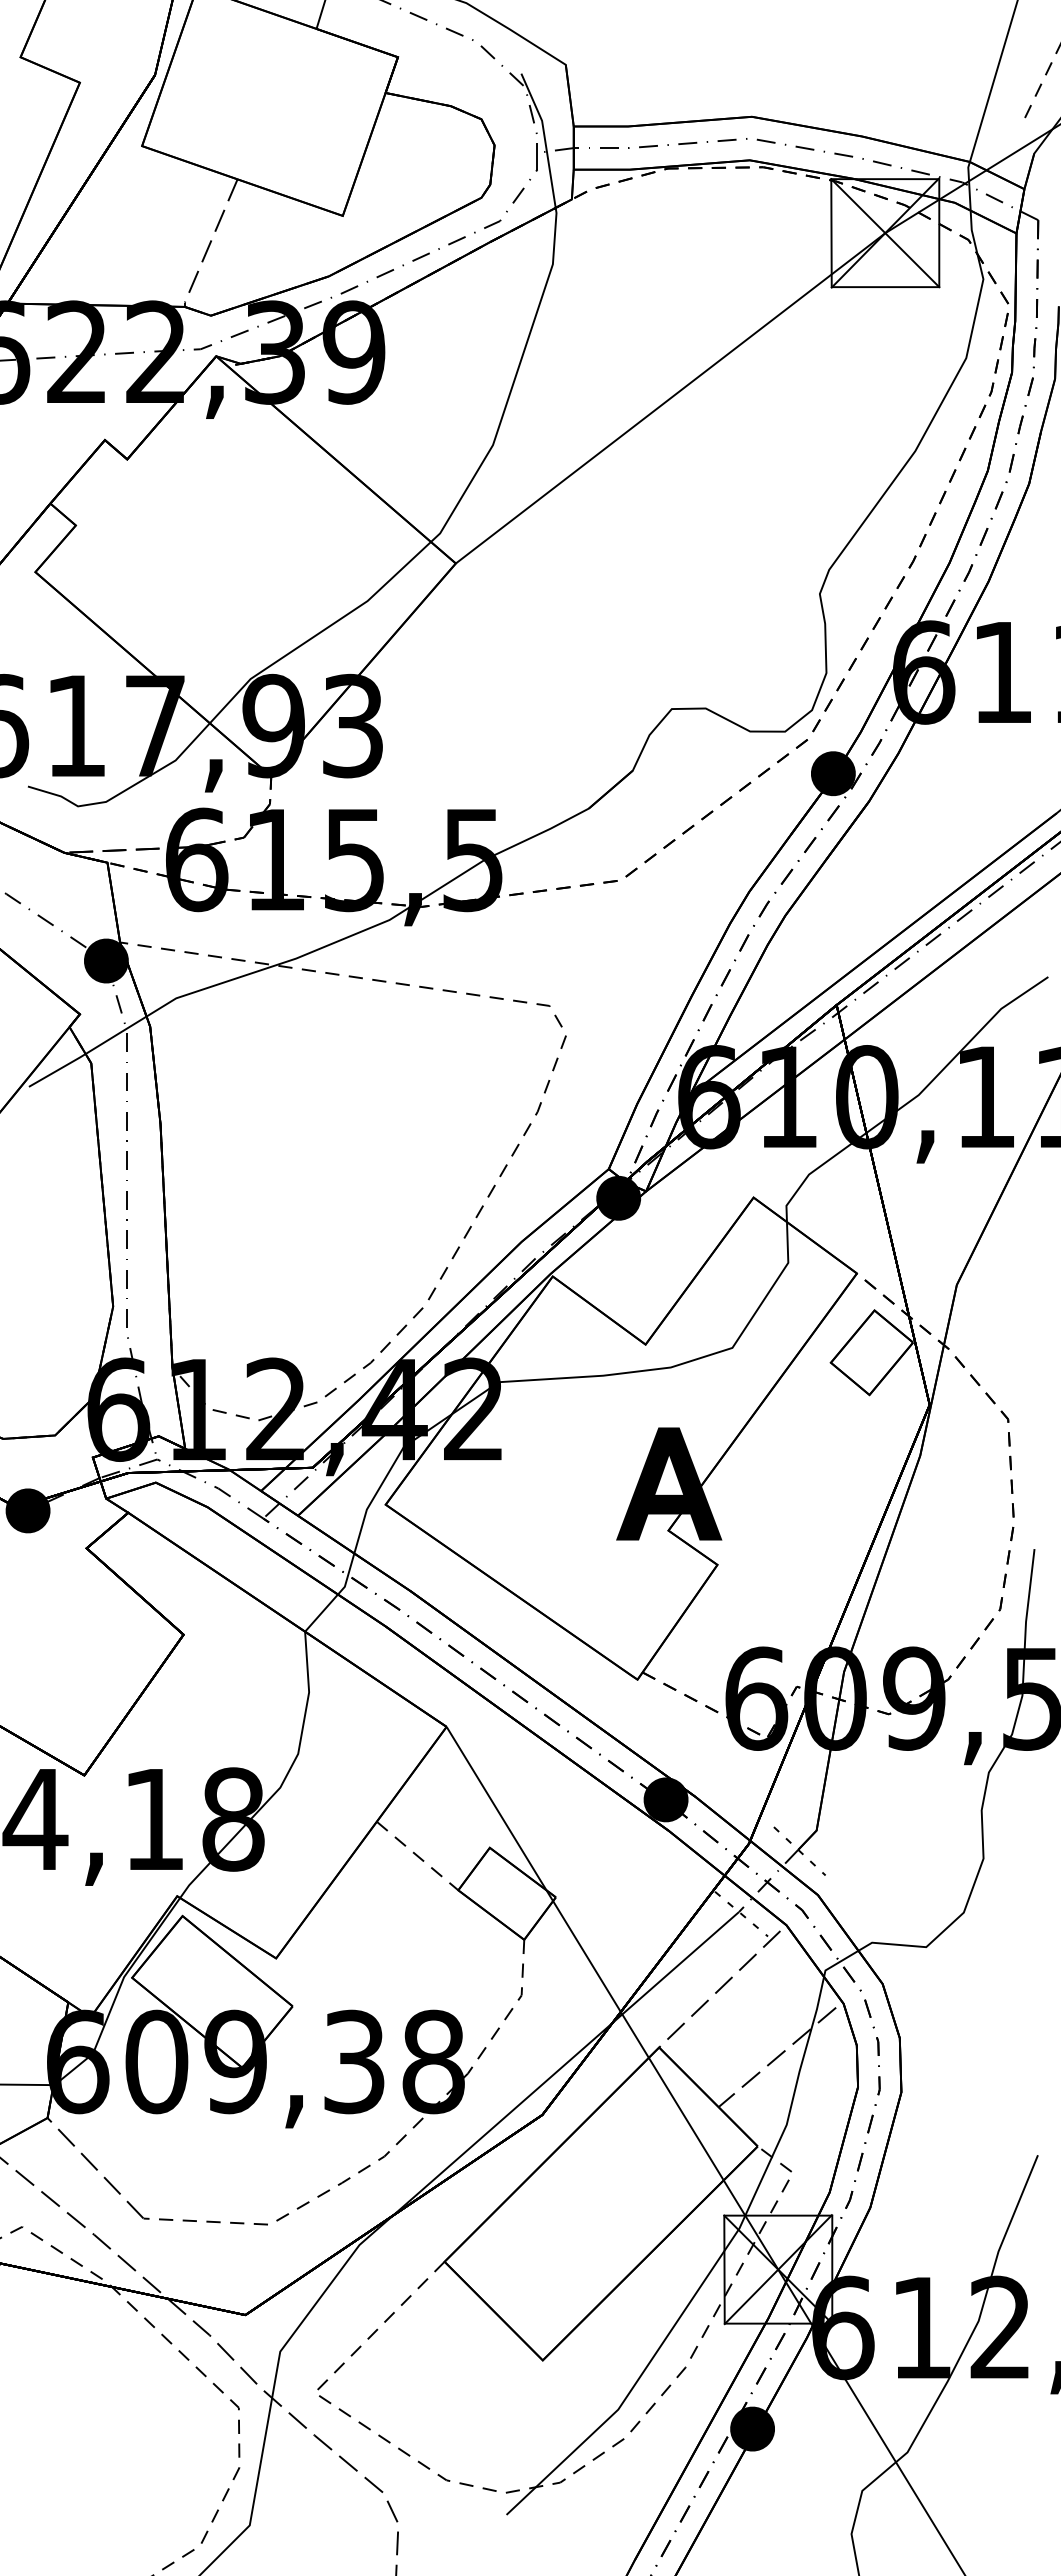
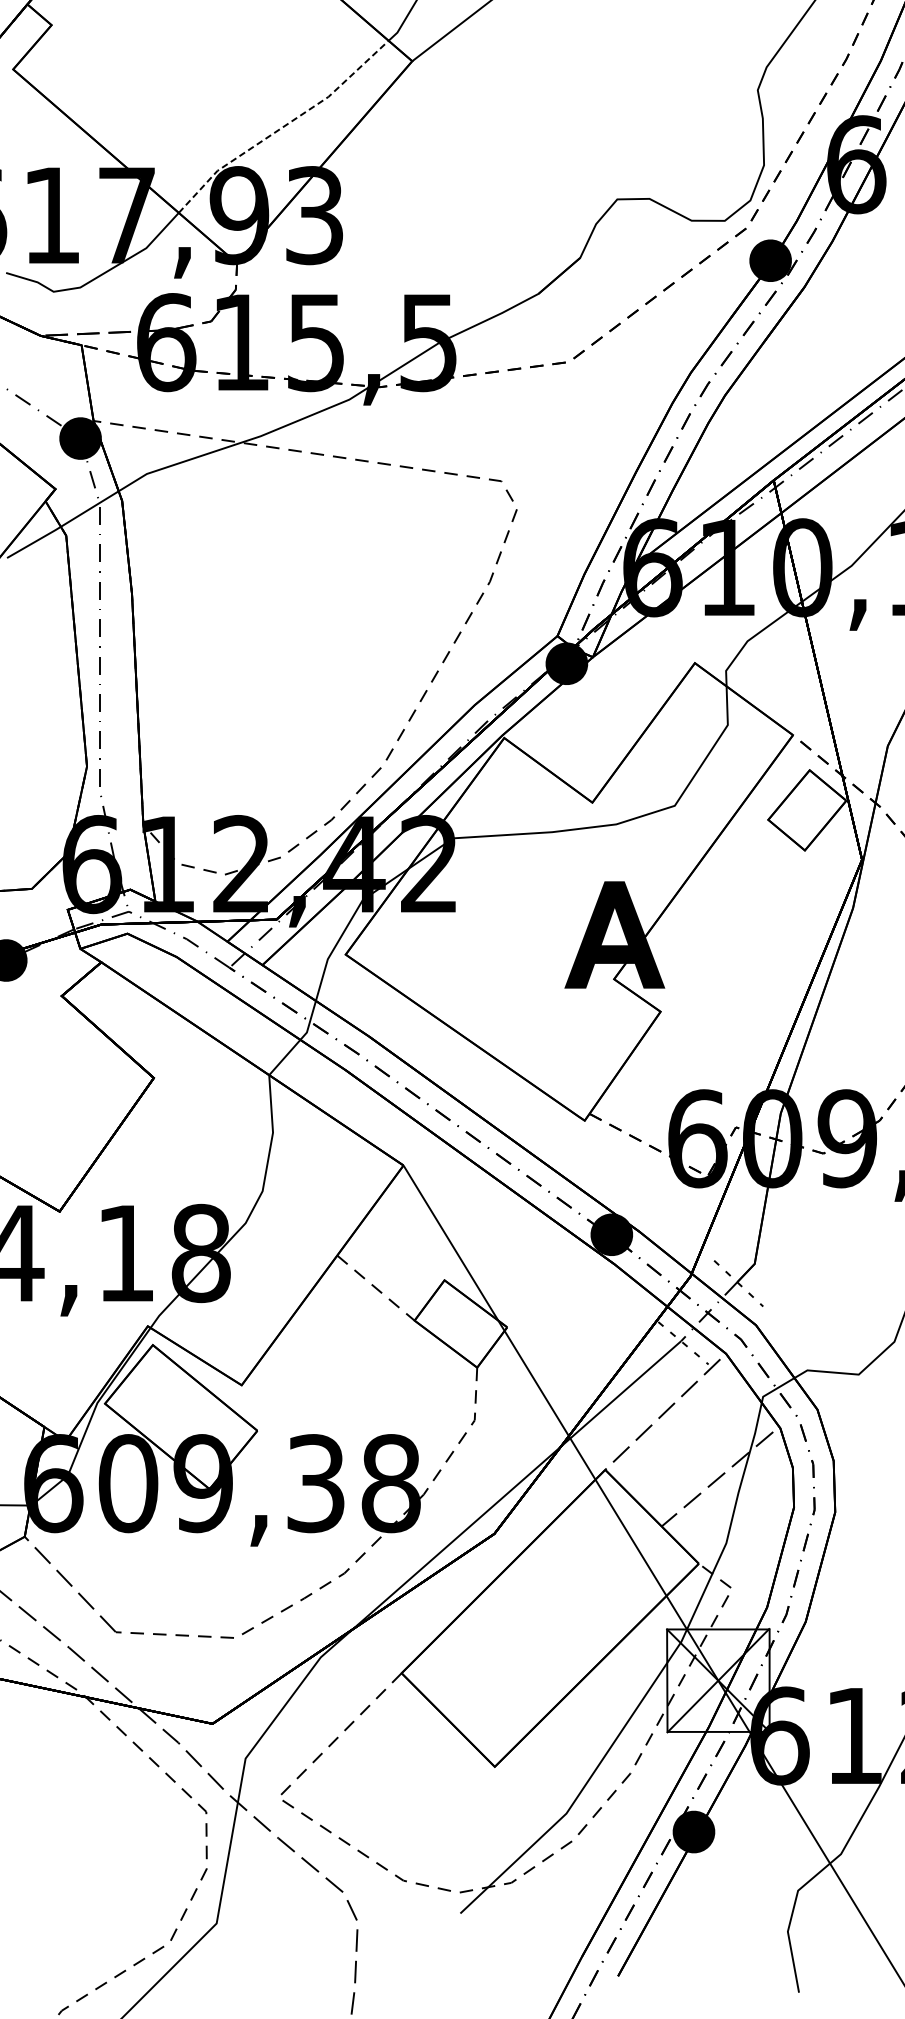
line: (320, 632) -> (283, 126), solid -> dashed

